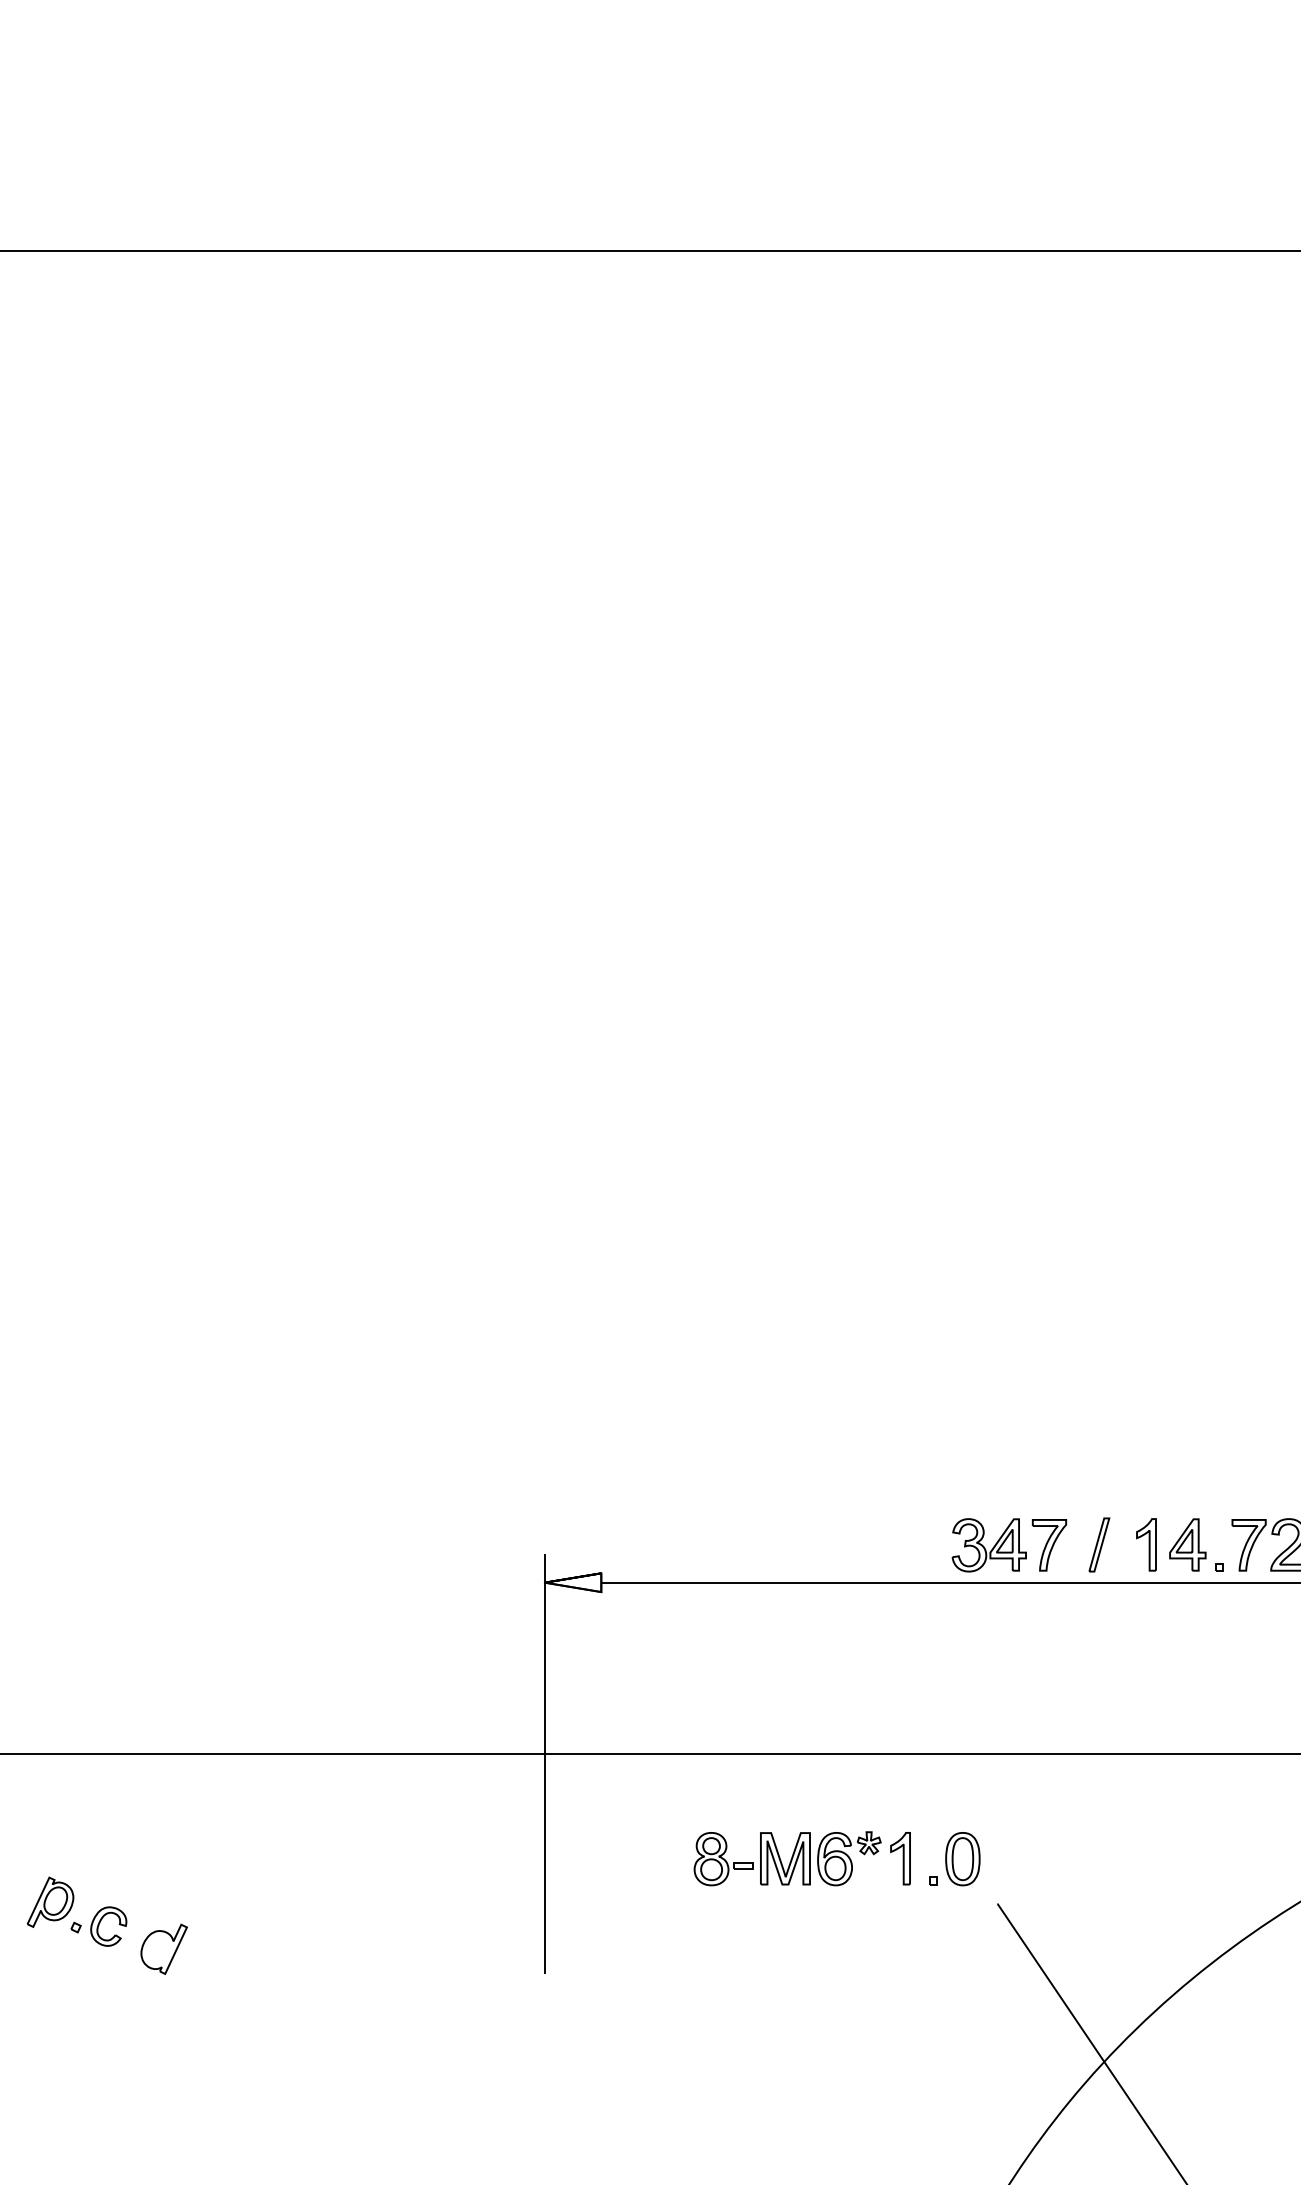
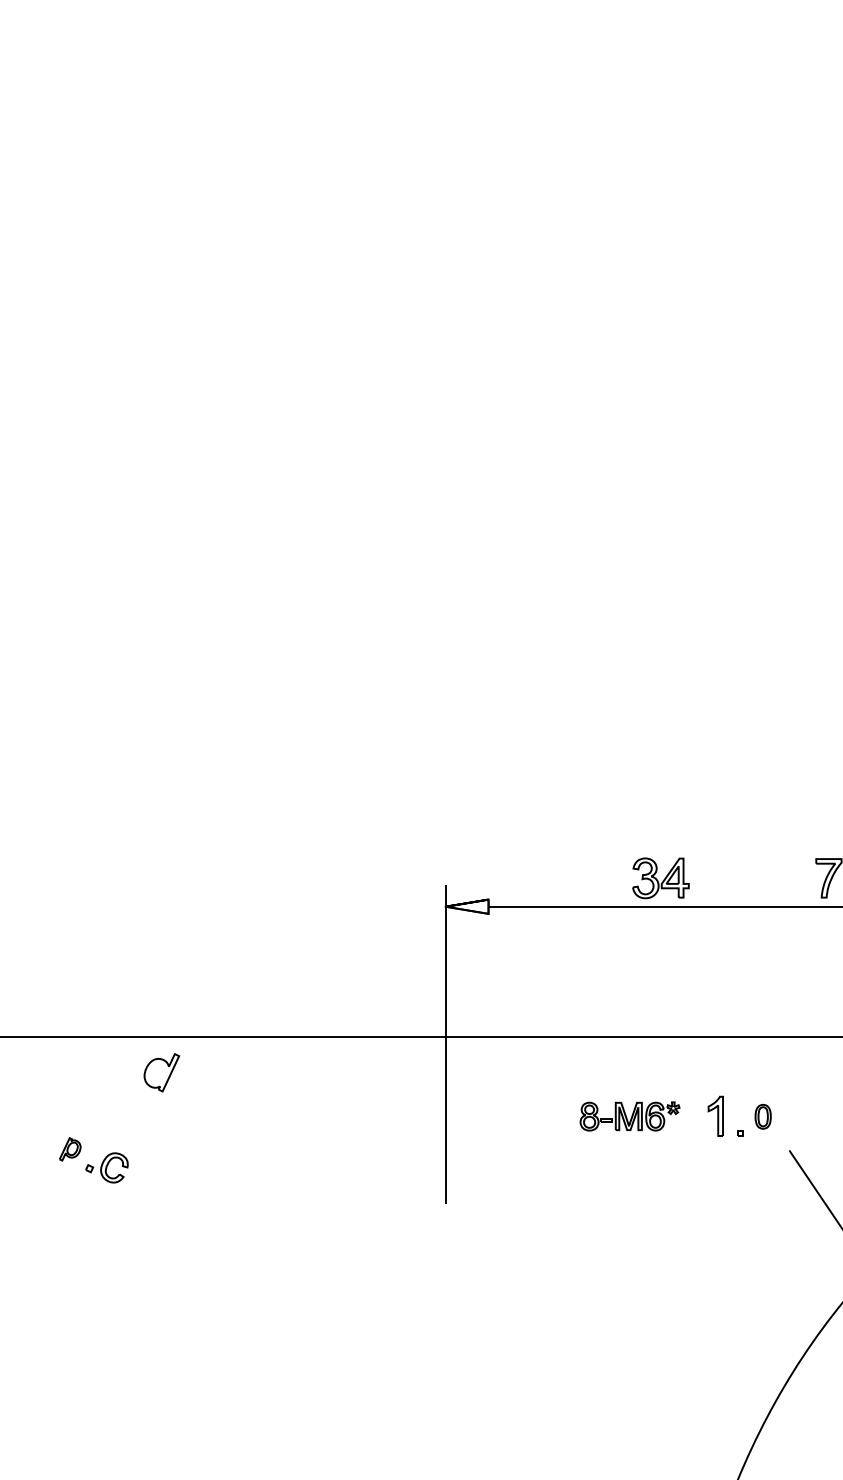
part: (988, 1545) -> (660, 878), moved
part: (787, 1858) -> (629, 1116), size x0.7
part: (962, 1859) -> (762, 1116), size x0.6
part: (50, 1901) -> (70, 1148), size x0.6
part: (163, 1948) -> (161, 1072), moved

